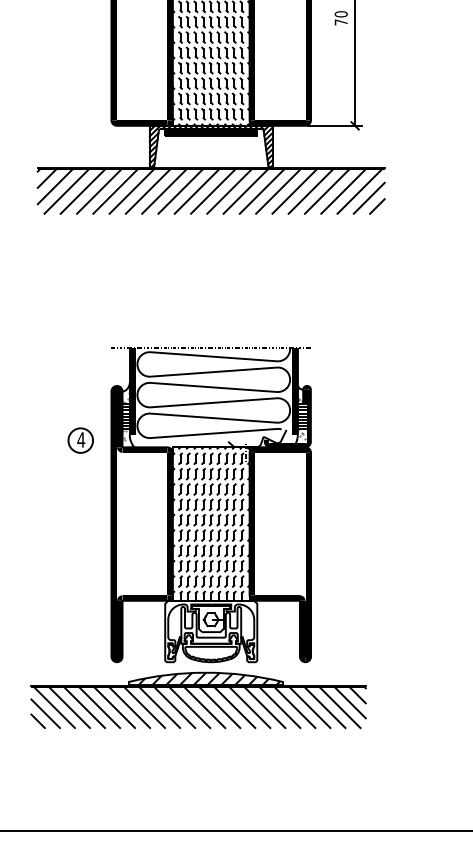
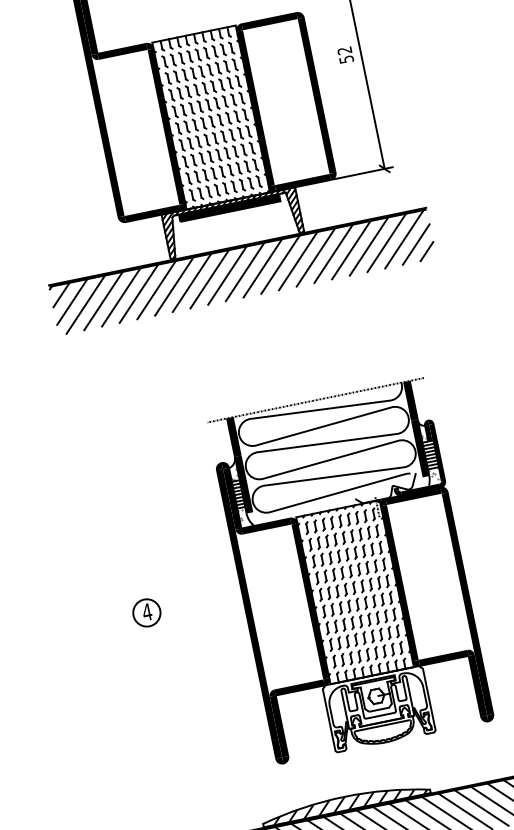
text: (340, 18) -> (344, 55), 70 -> 52
part: (80, 440) -> (146, 612), moved
part: (210, 505) -> (350, 572), moved

